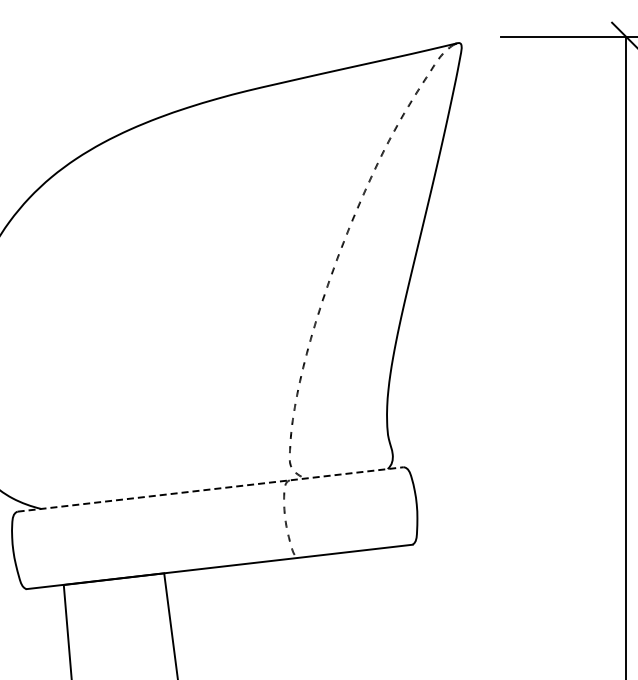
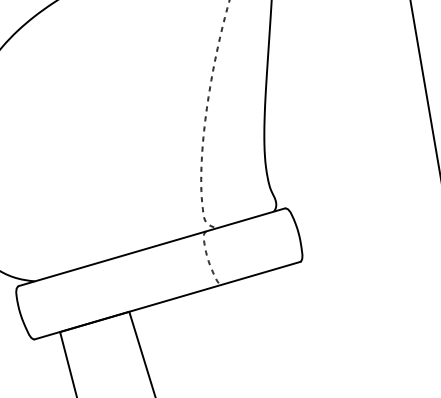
line: (211, 489) -> (152, 247), dashed -> solid

